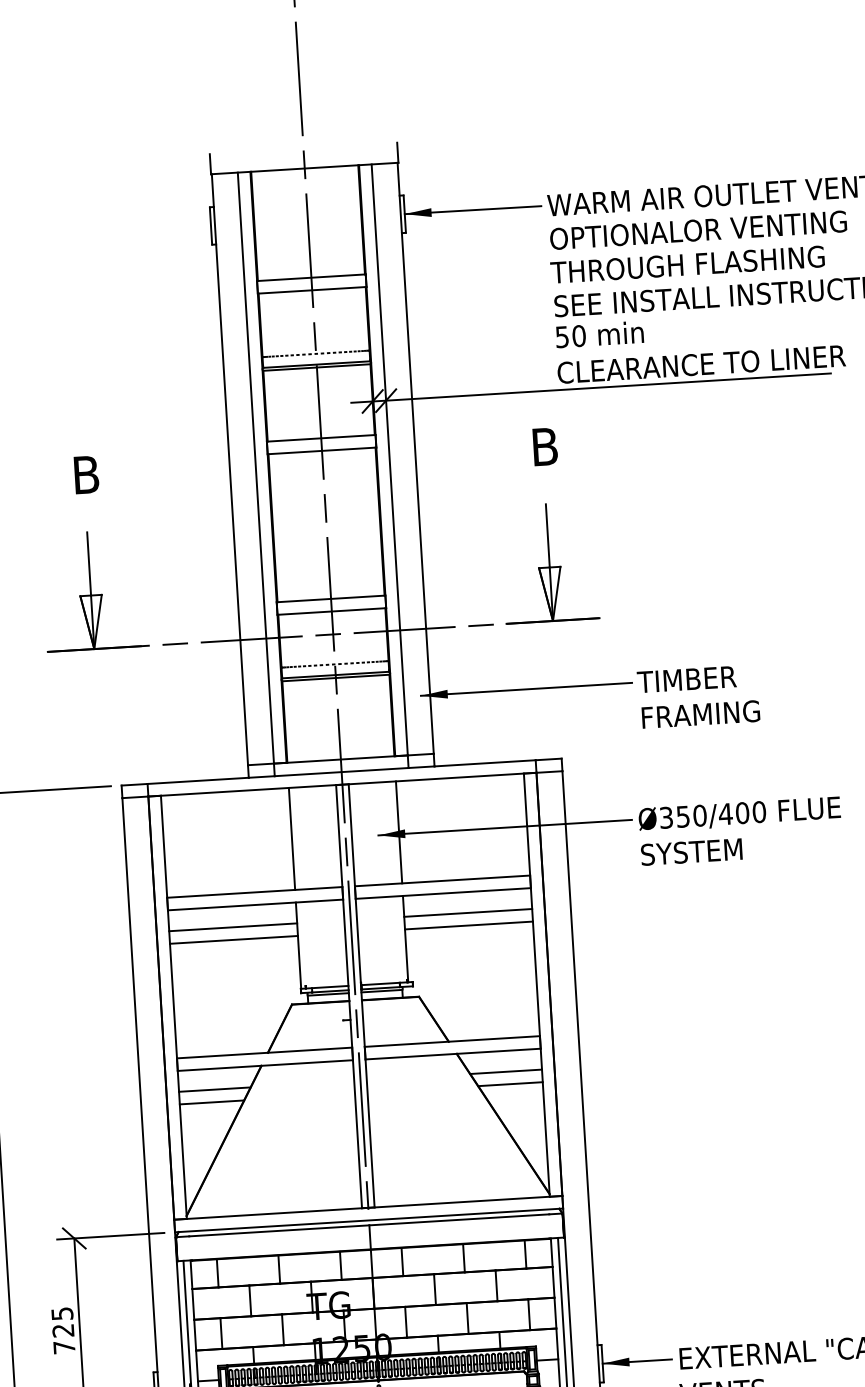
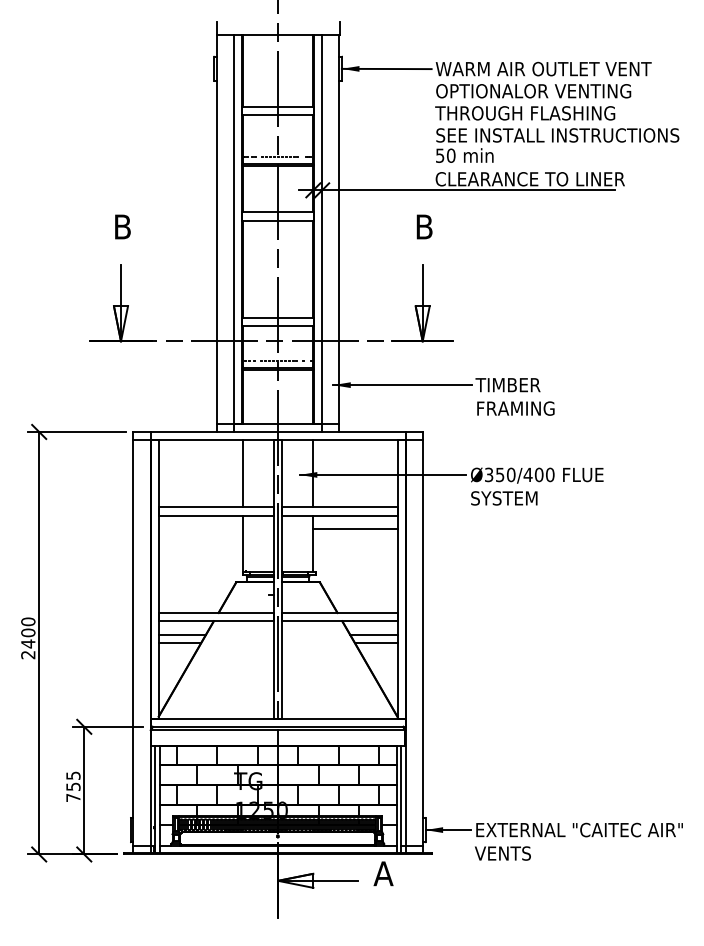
line: (469, 925) -> (355, 537), removed
line: (232, 927) -> (200, 529), removed
line: (233, 939) -> (200, 537), removed
text: (63, 1330) -> (73, 786), 725 -> 755

